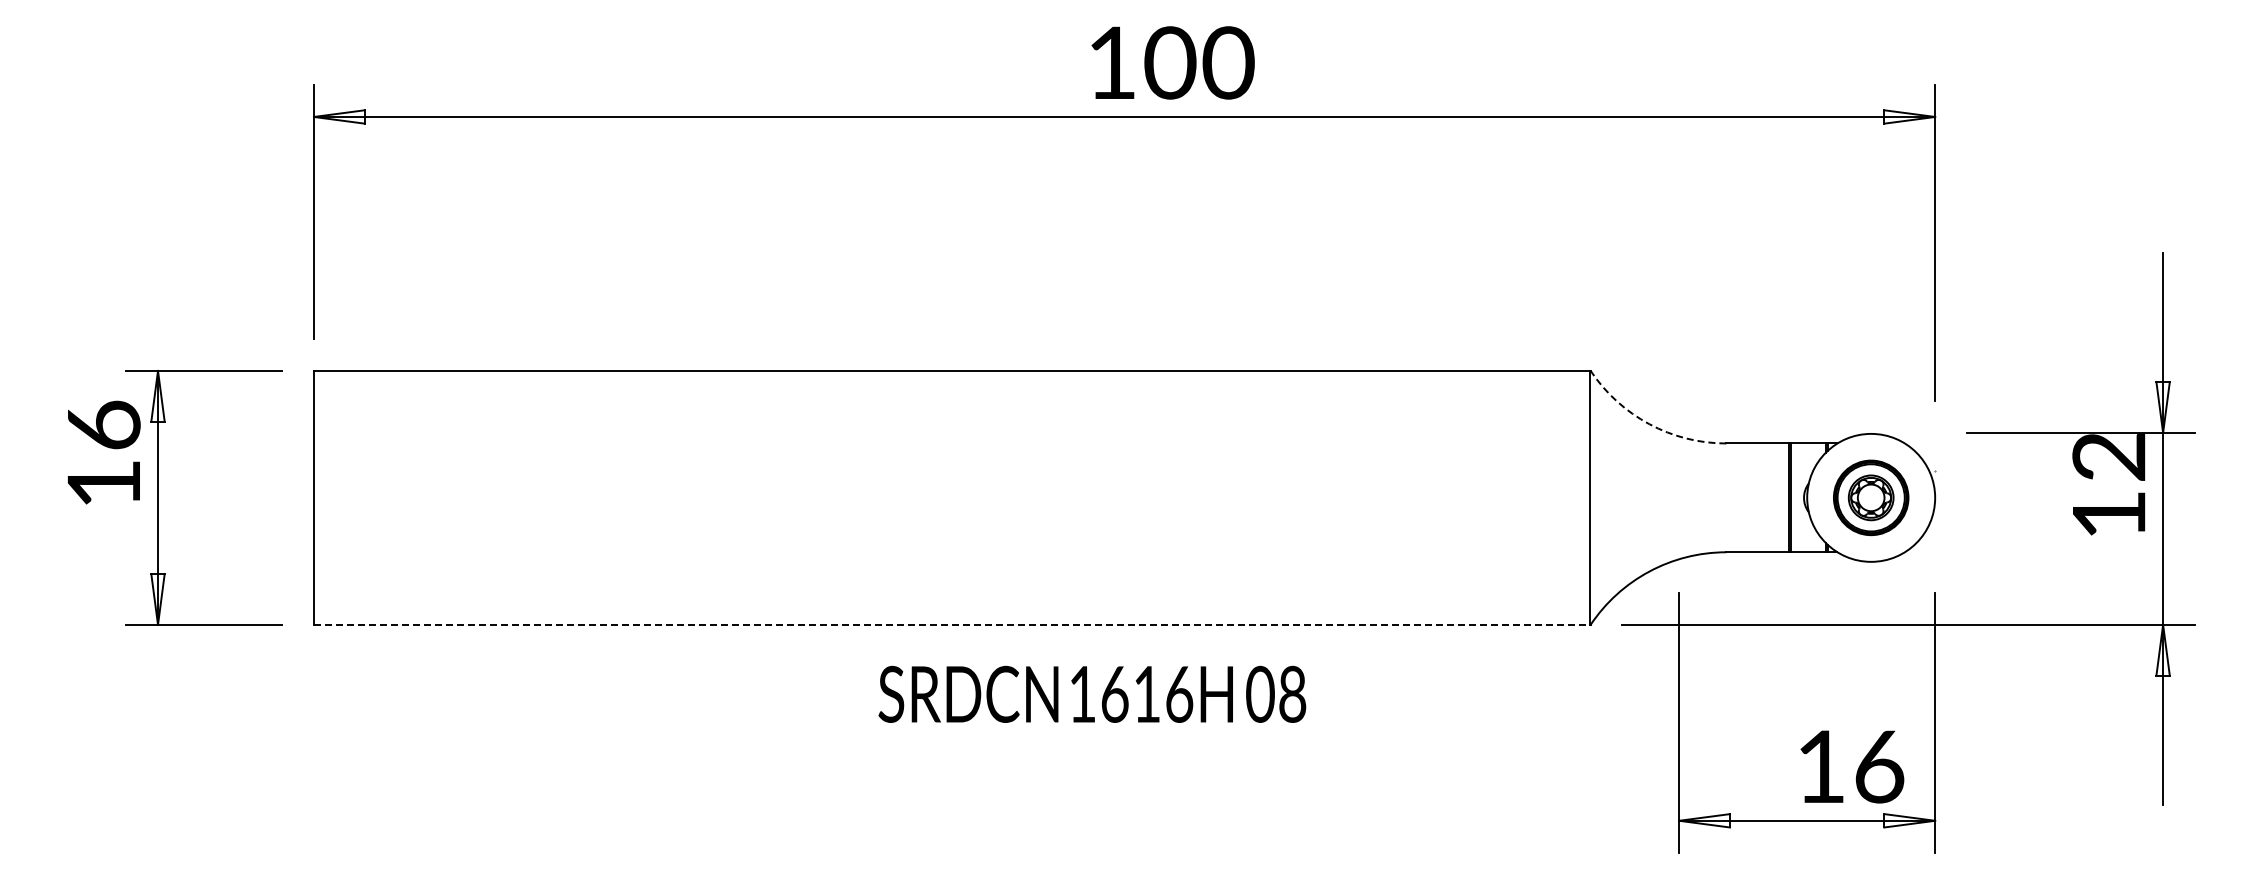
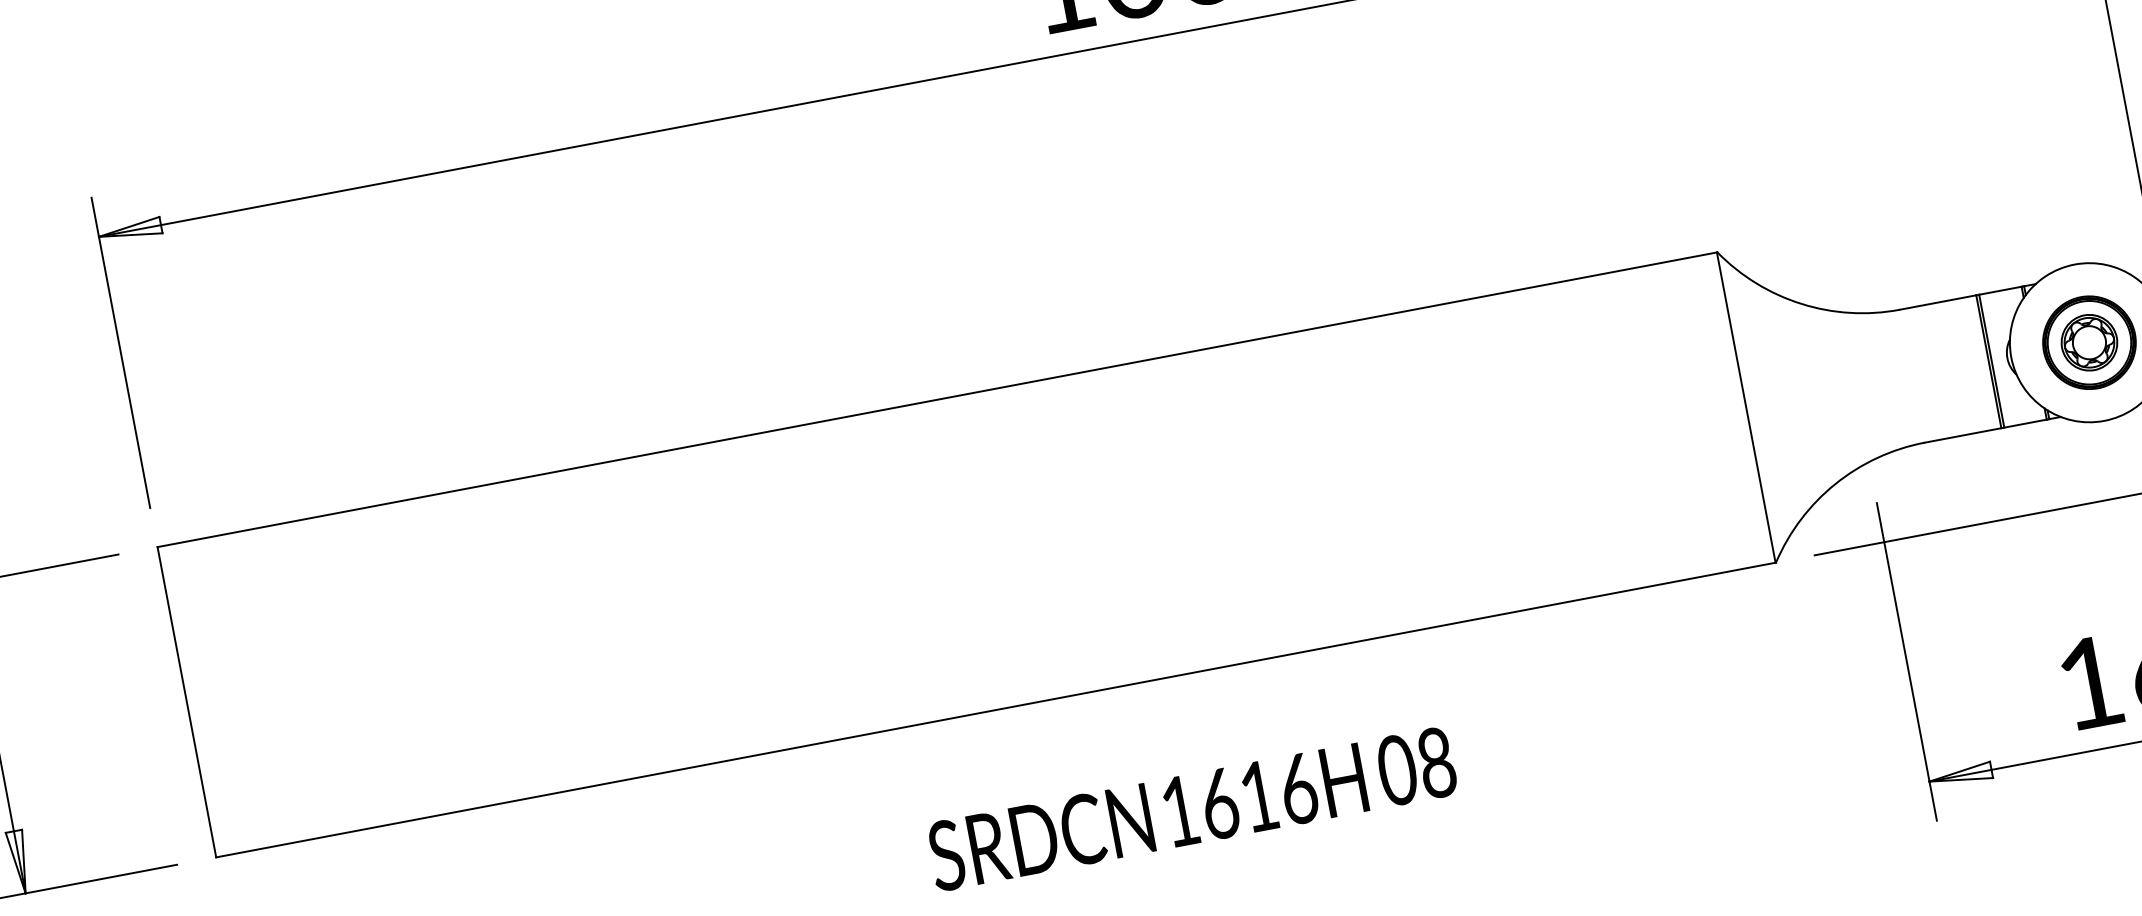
arc: (1649, 424) -> (1801, 304), dashed -> solid
line: (952, 624) -> (996, 709), dashed -> solid
text: (1092, 693) -> (1192, 807), moved

